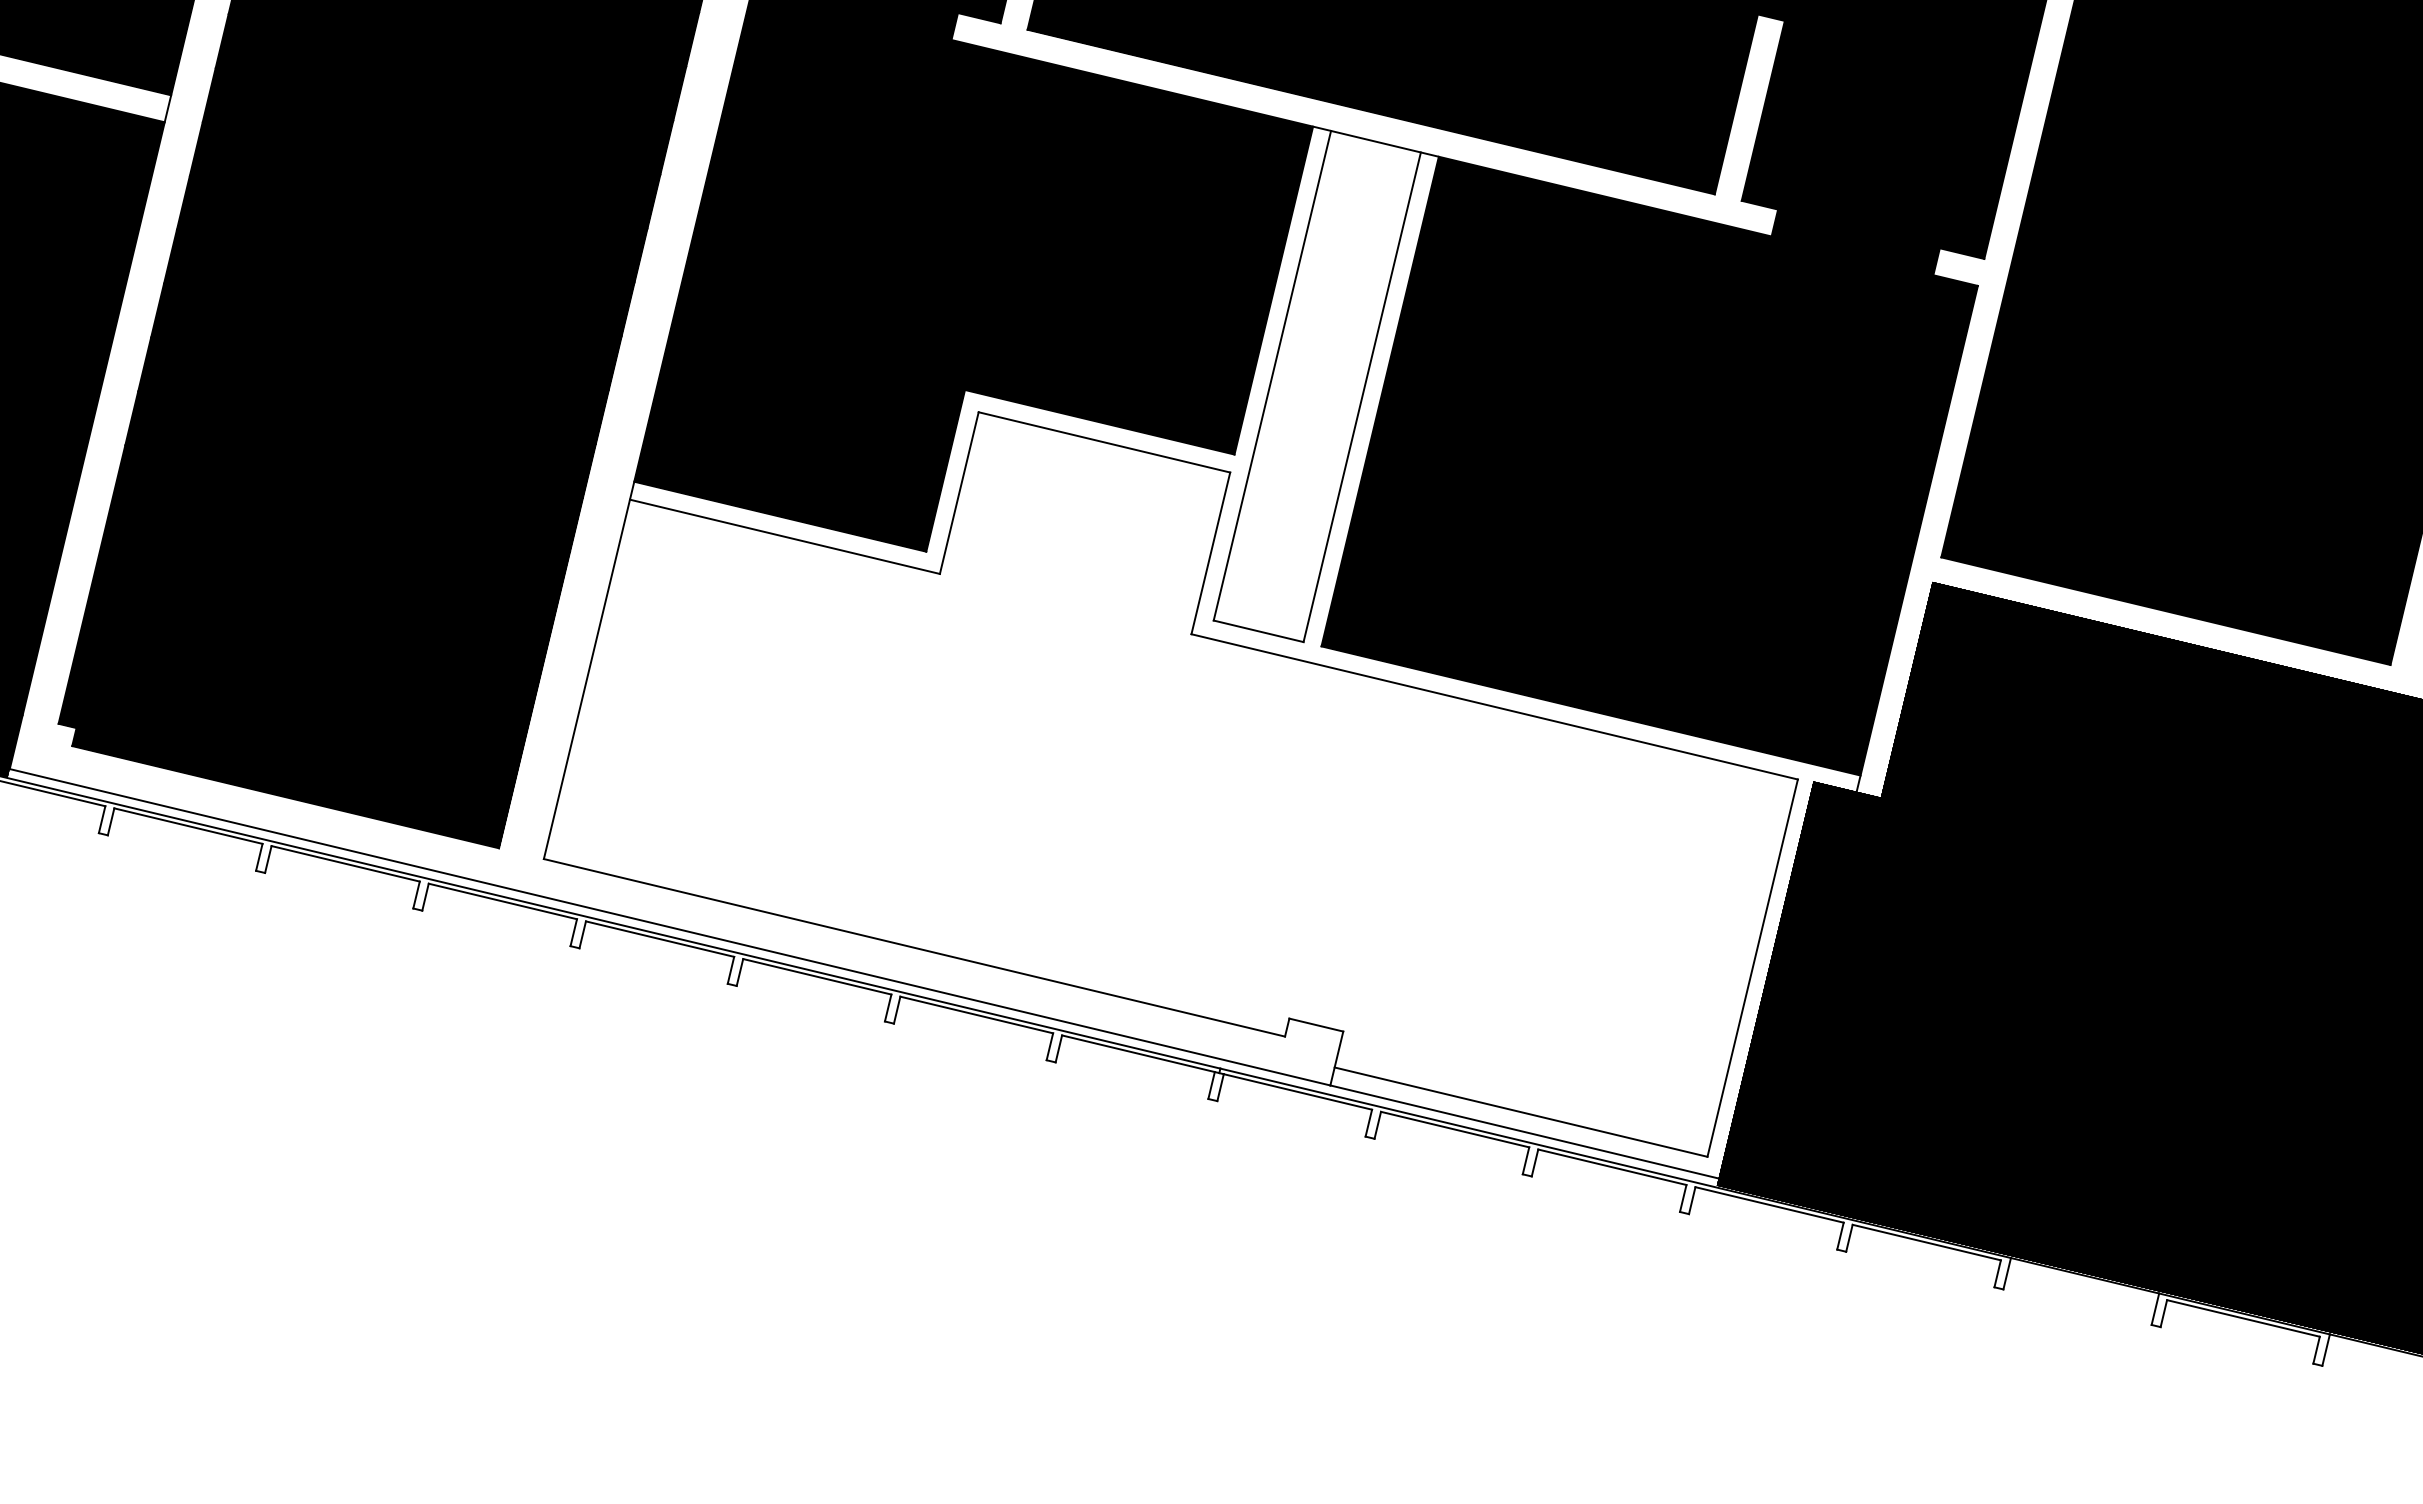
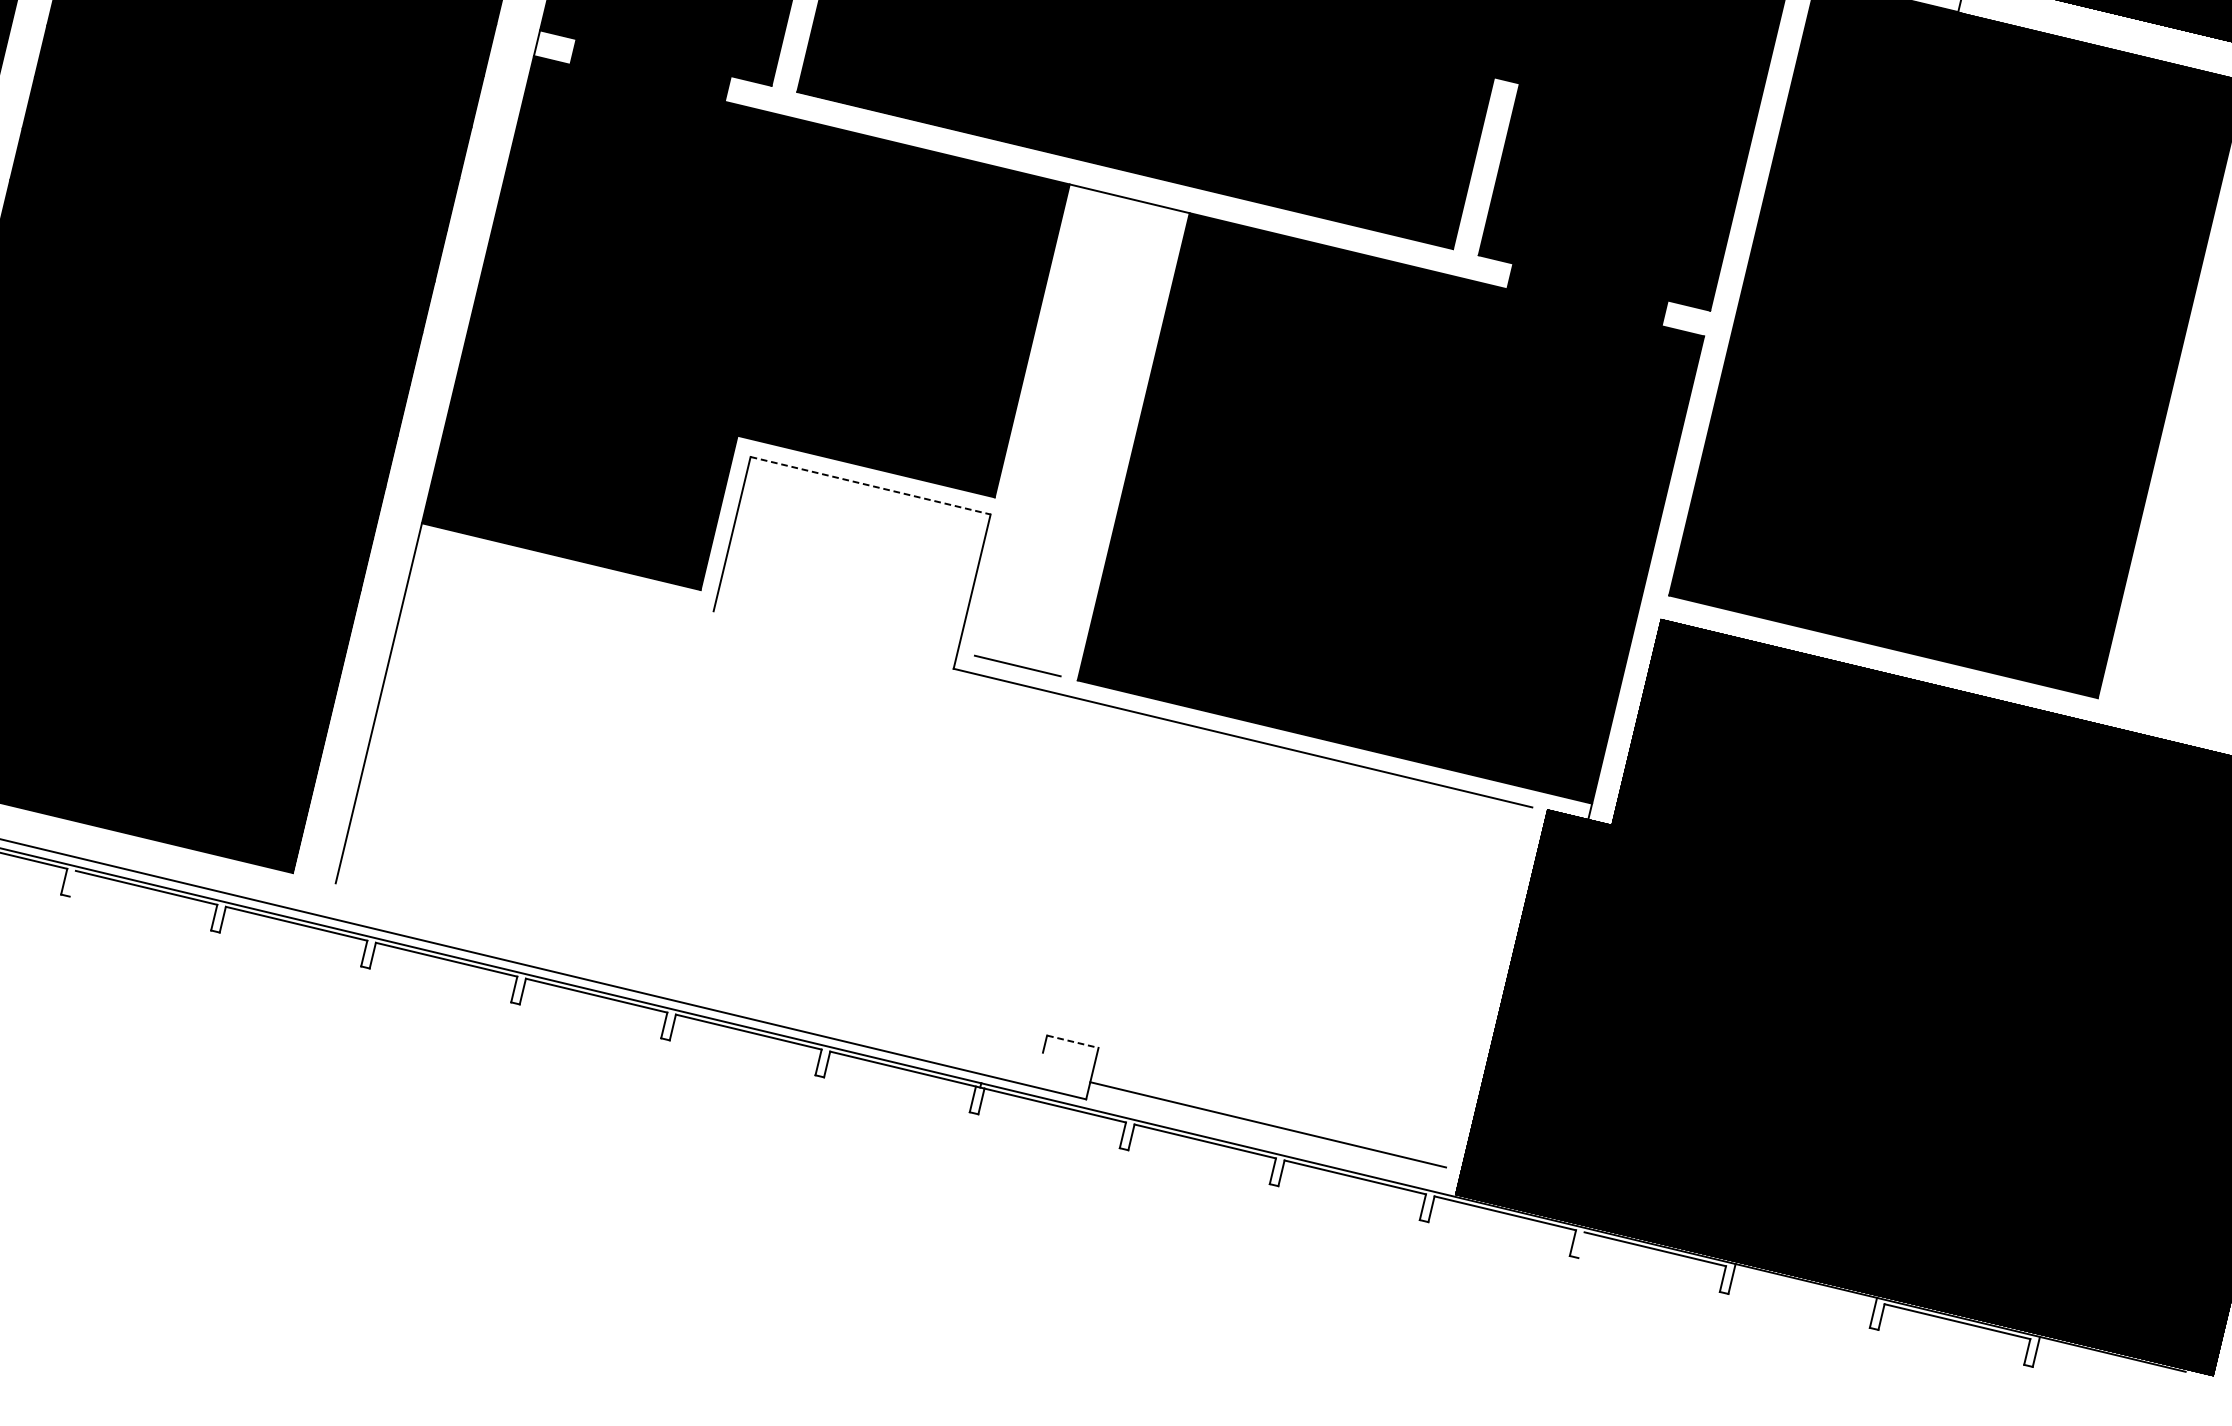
line: (1272, 375) -> (1030, 421), removed
line: (1361, 397) -> (1115, 442), removed
line: (1104, 442) -> (870, 485), solid -> dashed
line: (784, 536) -> (565, 575), removed
line: (268, 859) -> (72, 883), removed
line: (914, 947) -> (689, 967), removed
line: (1752, 967) -> (1489, 986), removed
line: (1316, 1025) -> (1072, 1042), solid -> dashed
line: (1525, 1132) -> (1272, 1144), removed
line: (1849, 1237) -> (1581, 1244), removed

